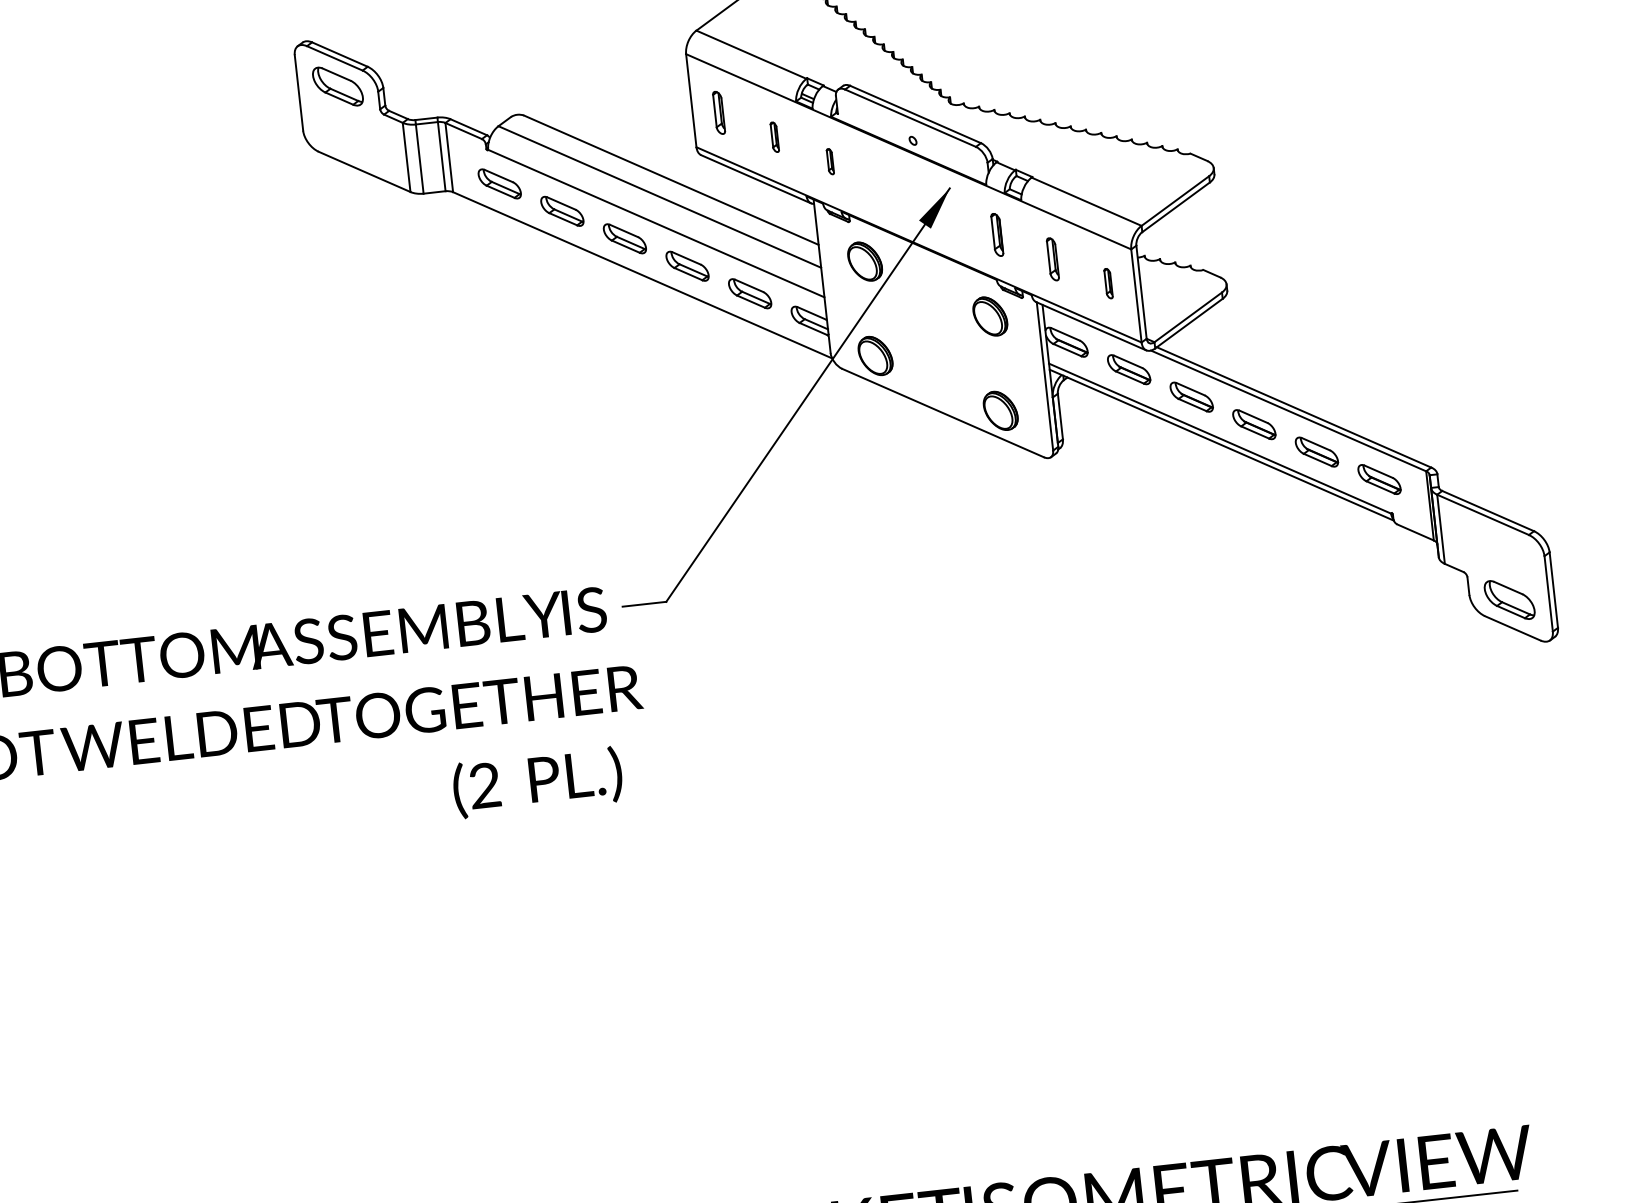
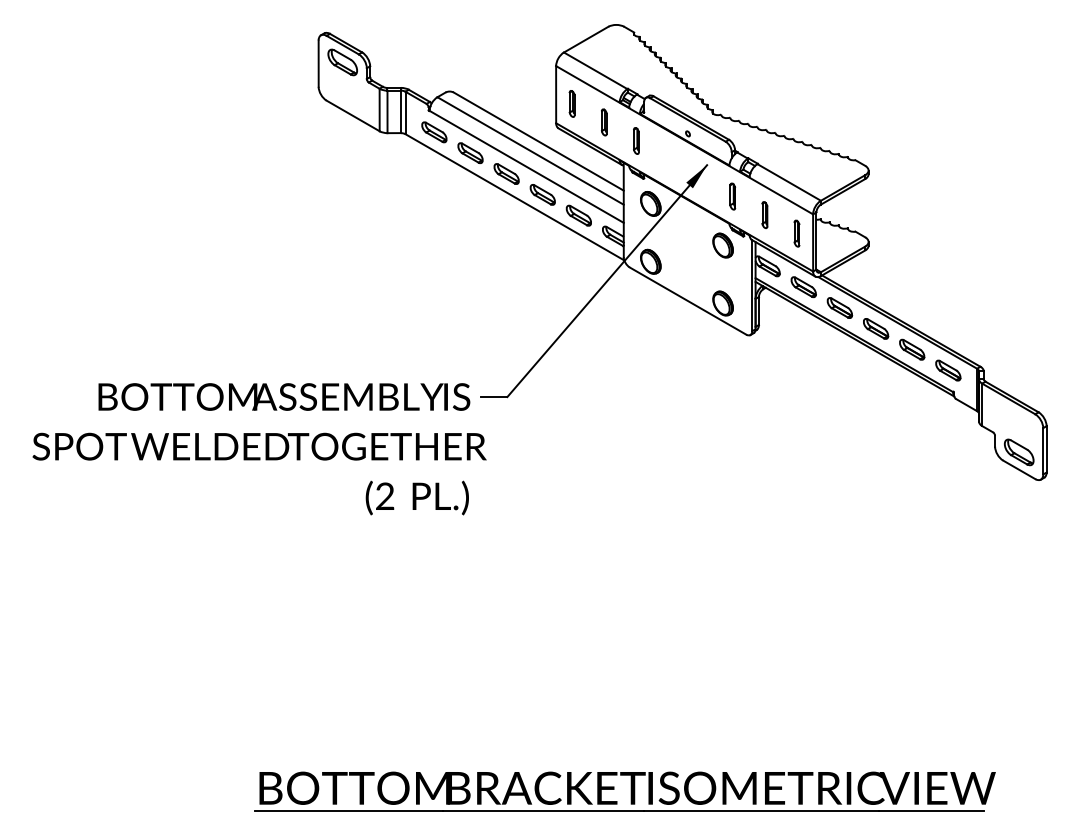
part: (775, 137) -> (604, 122), size x1.43
part: (830, 160) -> (636, 140), size x1.67
part: (1107, 283) -> (796, 233), size x1.43

